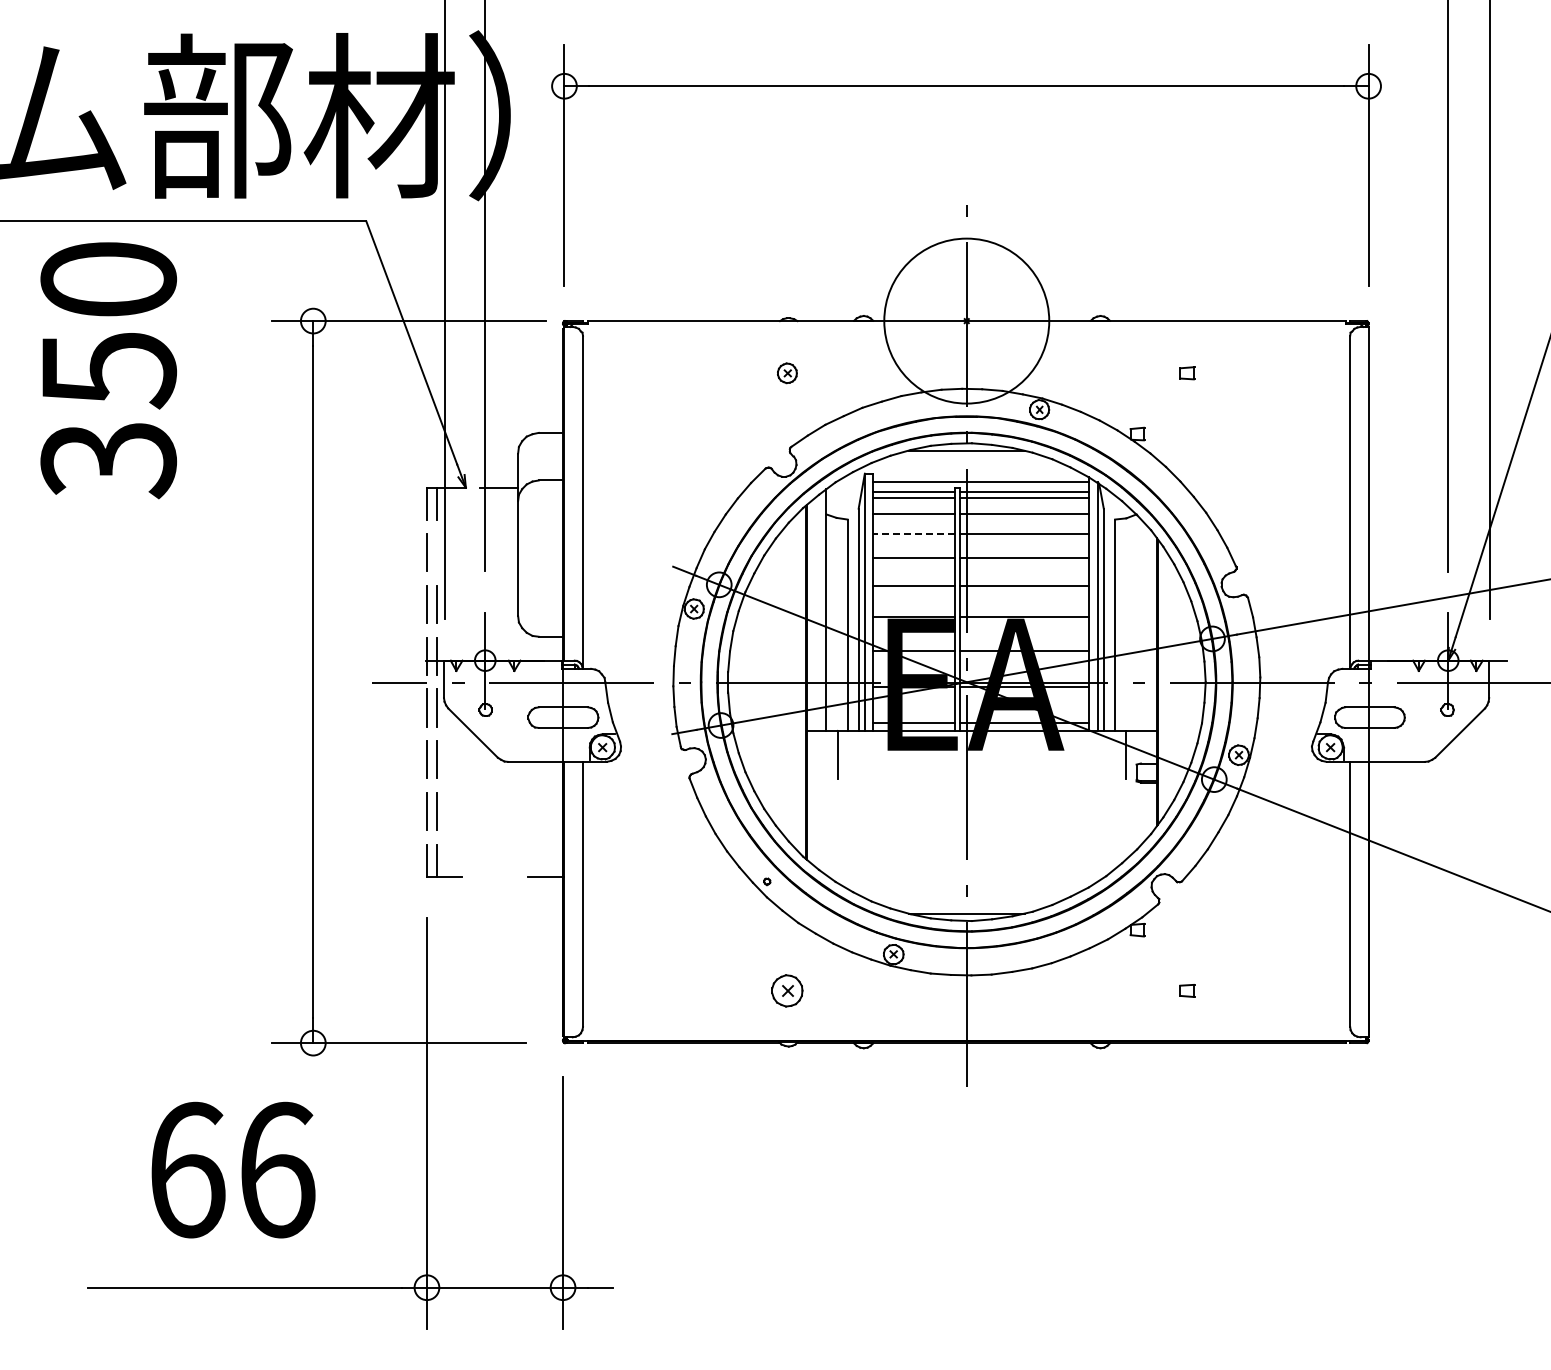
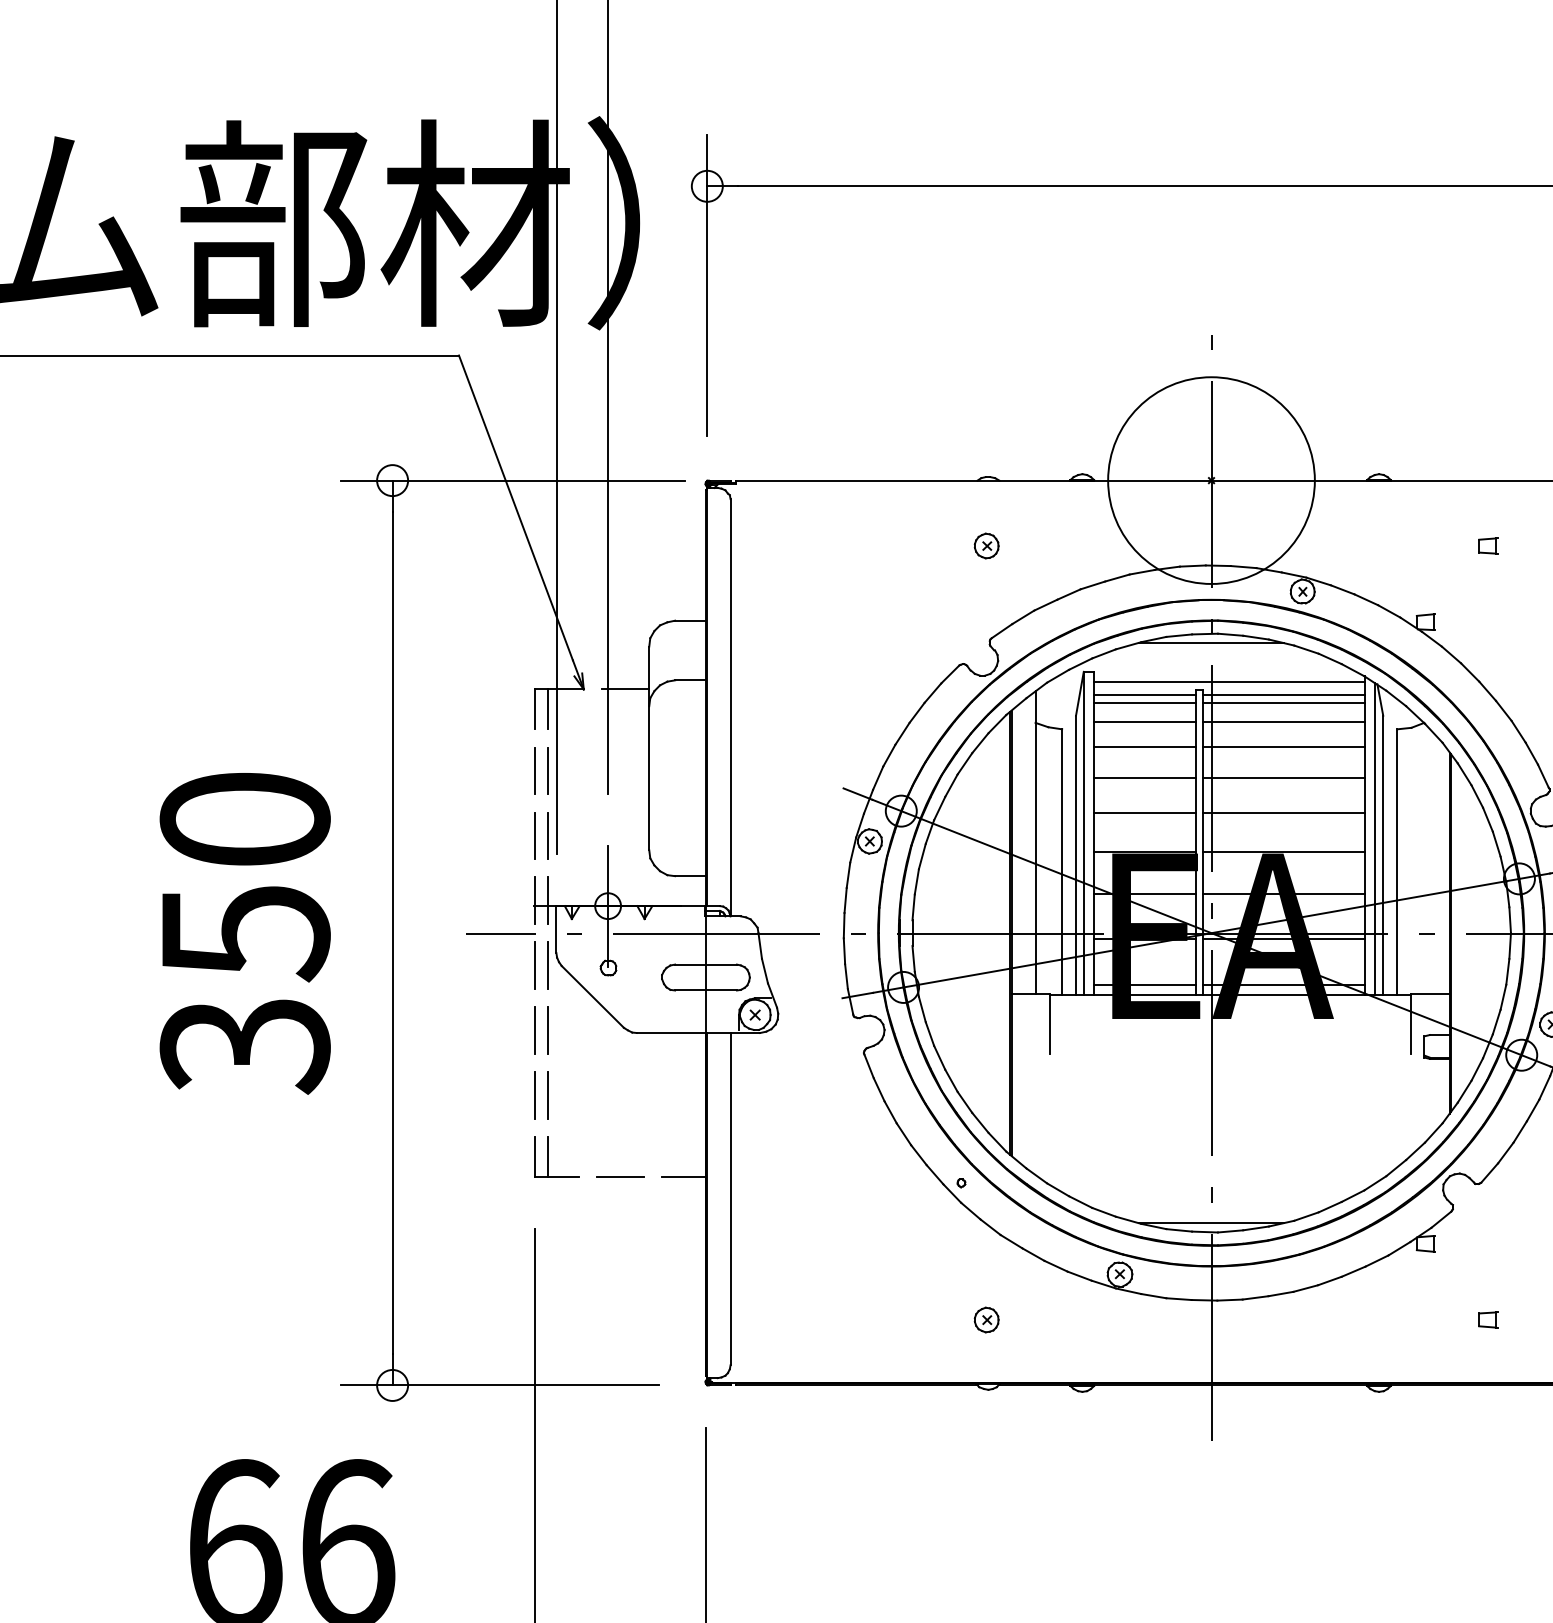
text: (108, 370) -> (244, 933), moved
line: (913, 533) -> (1144, 746), dashed -> solid
line: (437, 552) -> (548, 770), added
line: (494, 876) -> (619, 1176), added
part: (787, 990) -> (986, 1319), size x0.62

